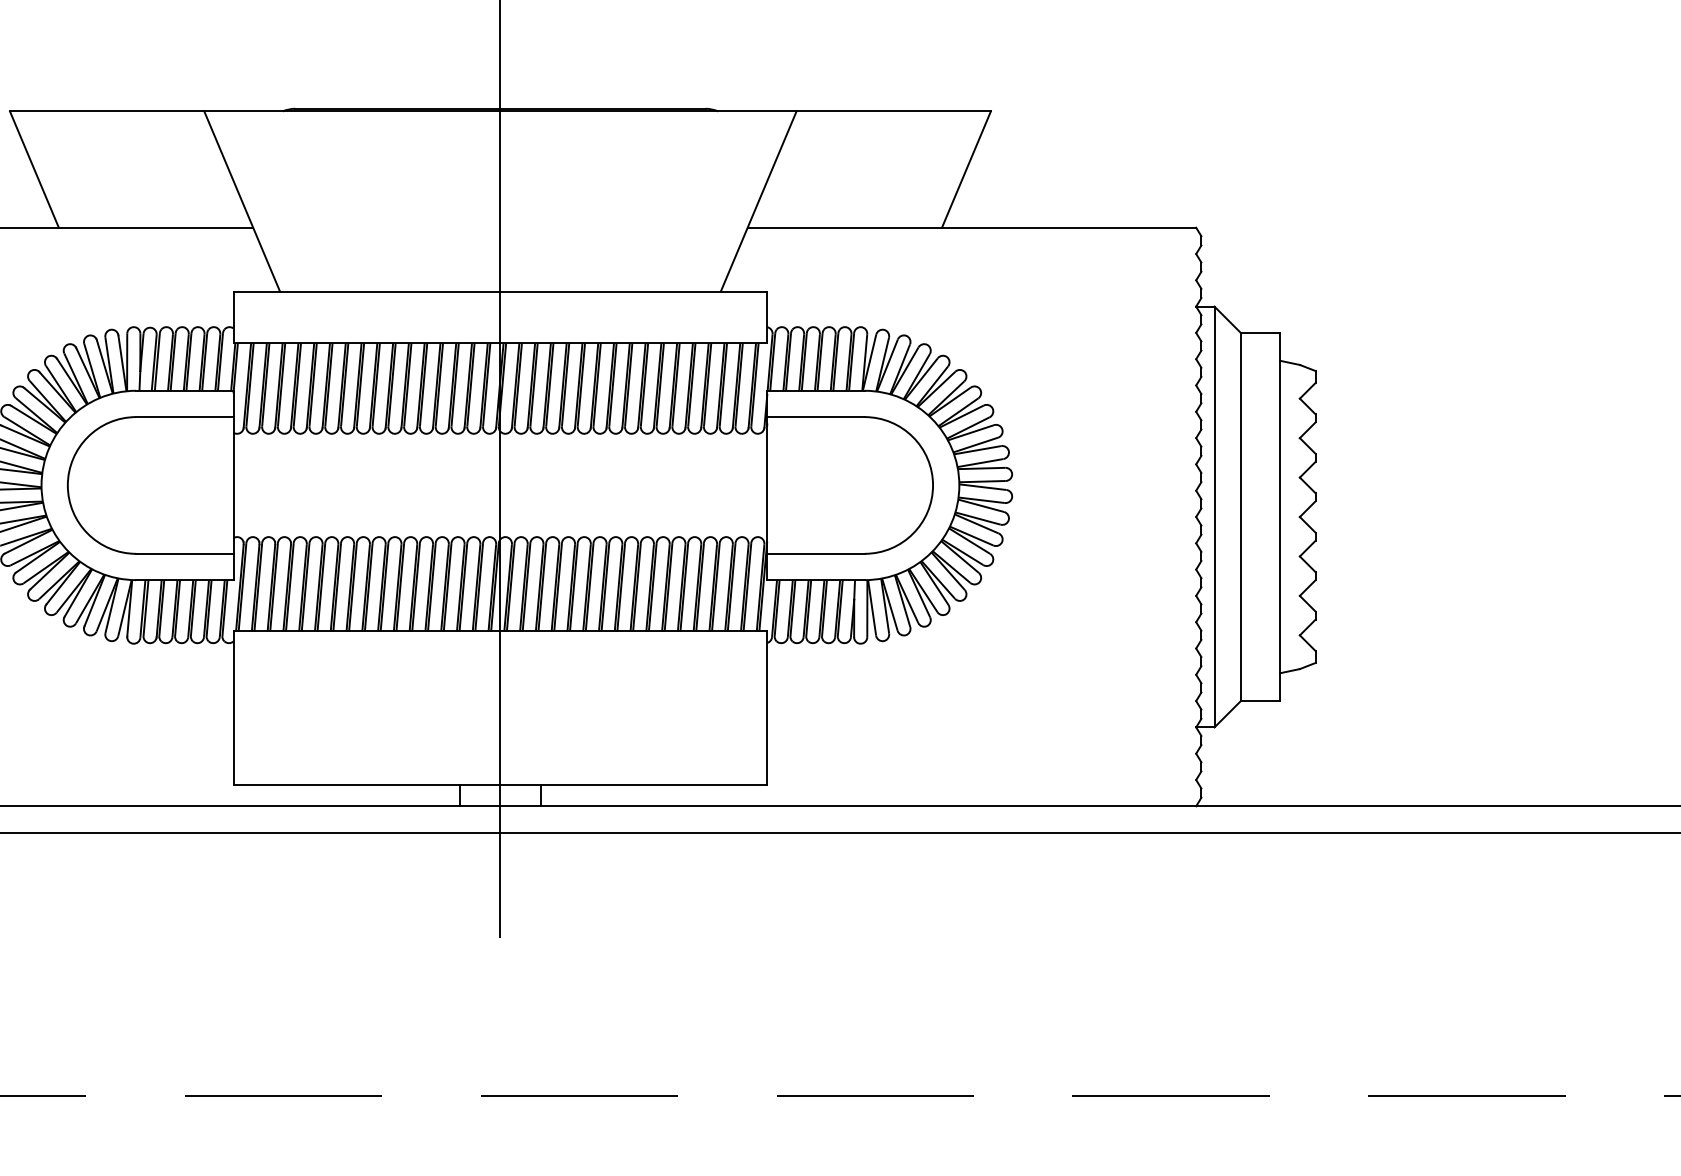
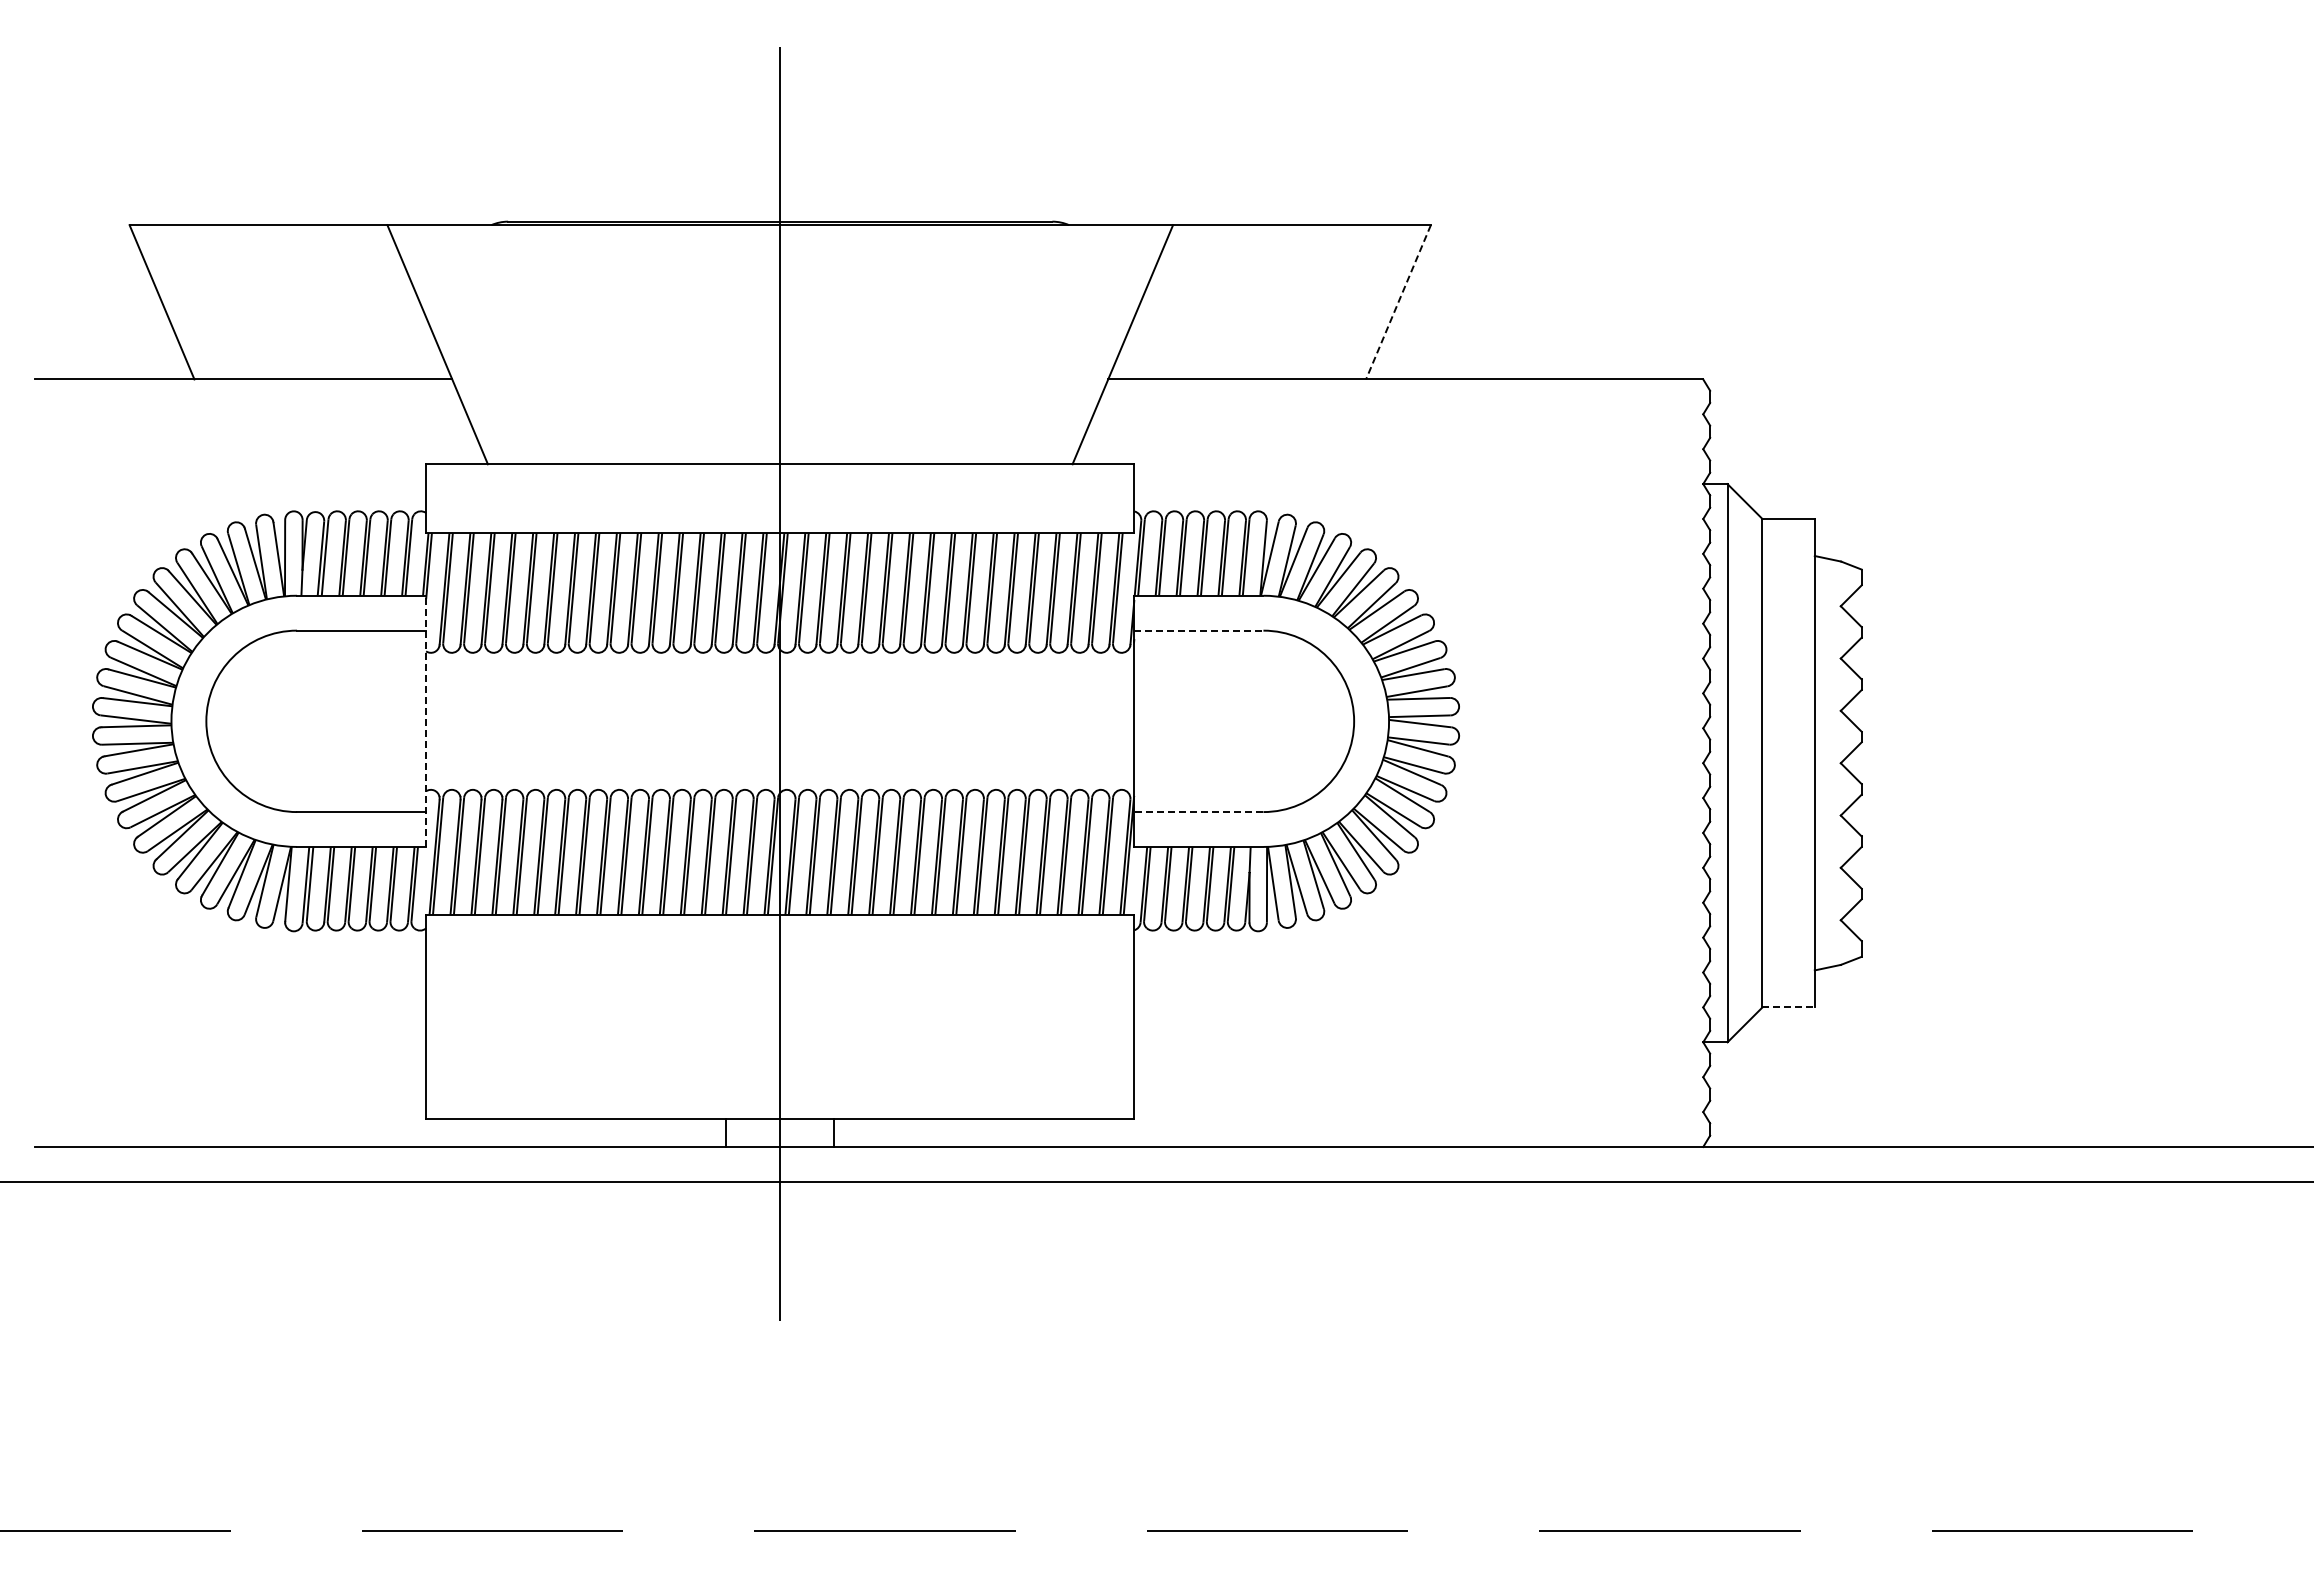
line: (966, 169) -> (1398, 302), solid -> dashed
line: (815, 416) -> (1198, 630), solid -> dashed
line: (233, 485) -> (426, 721), solid -> dashed
line: (815, 554) -> (1198, 812), solid -> dashed
line: (1261, 701) -> (1789, 1007), solid -> dashed

